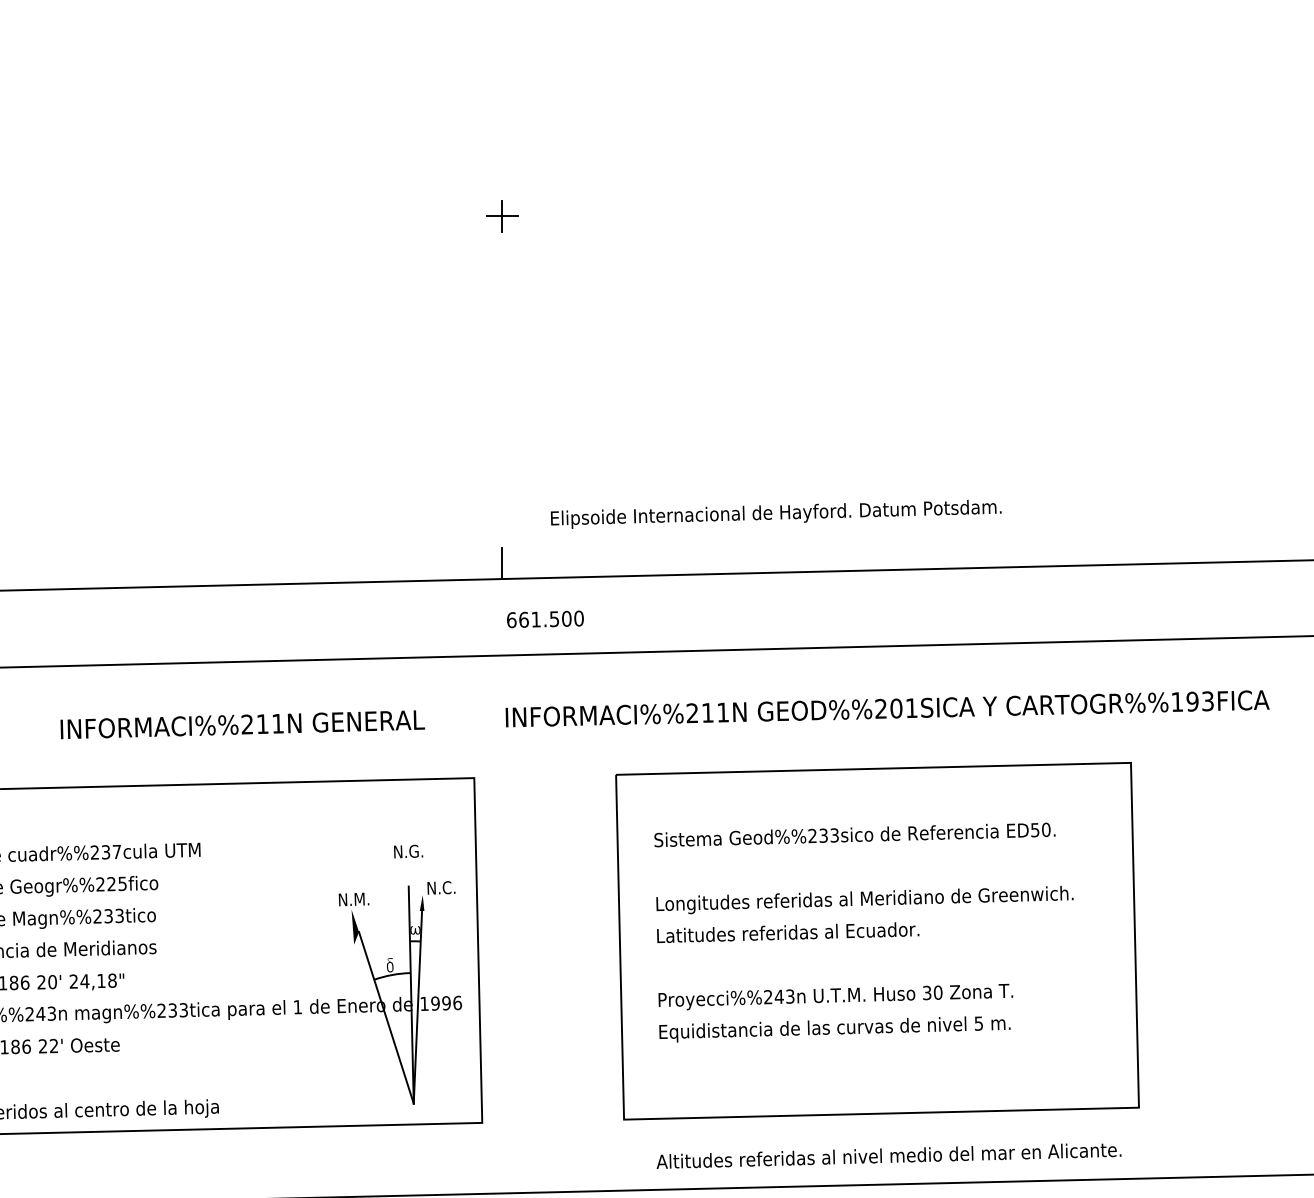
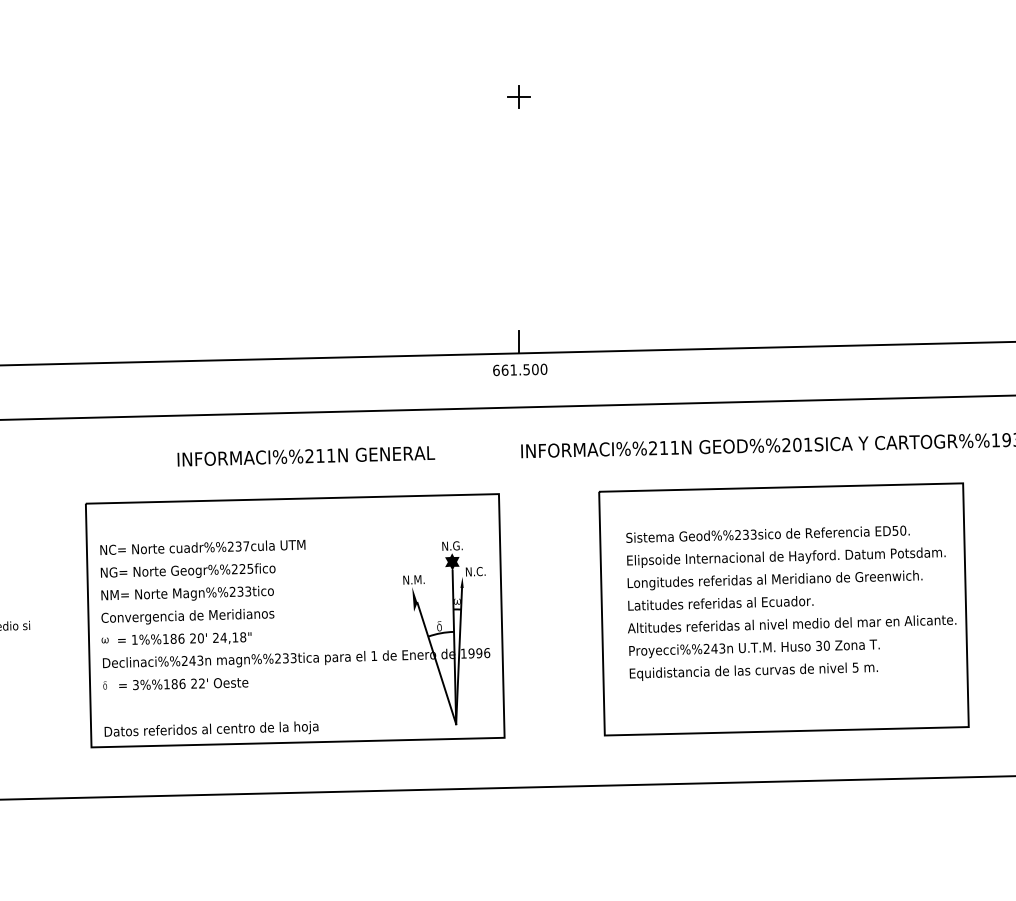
text: (776, 514) -> (786, 557), moved
text: (545, 618) -> (520, 369), moved
text: (243, 724) -> (306, 456), moved
fill: (408, 873) -> (452, 561), added
text: (889, 1156) -> (792, 624), moved

